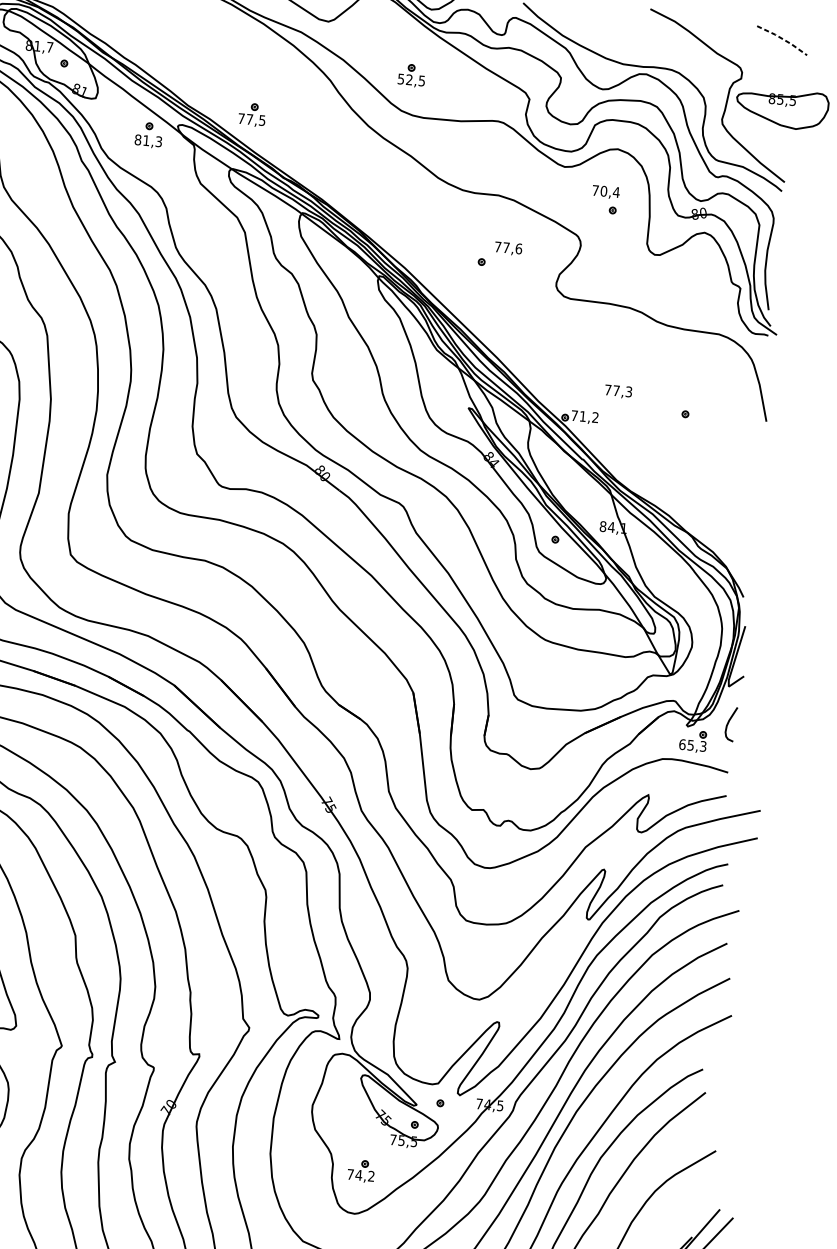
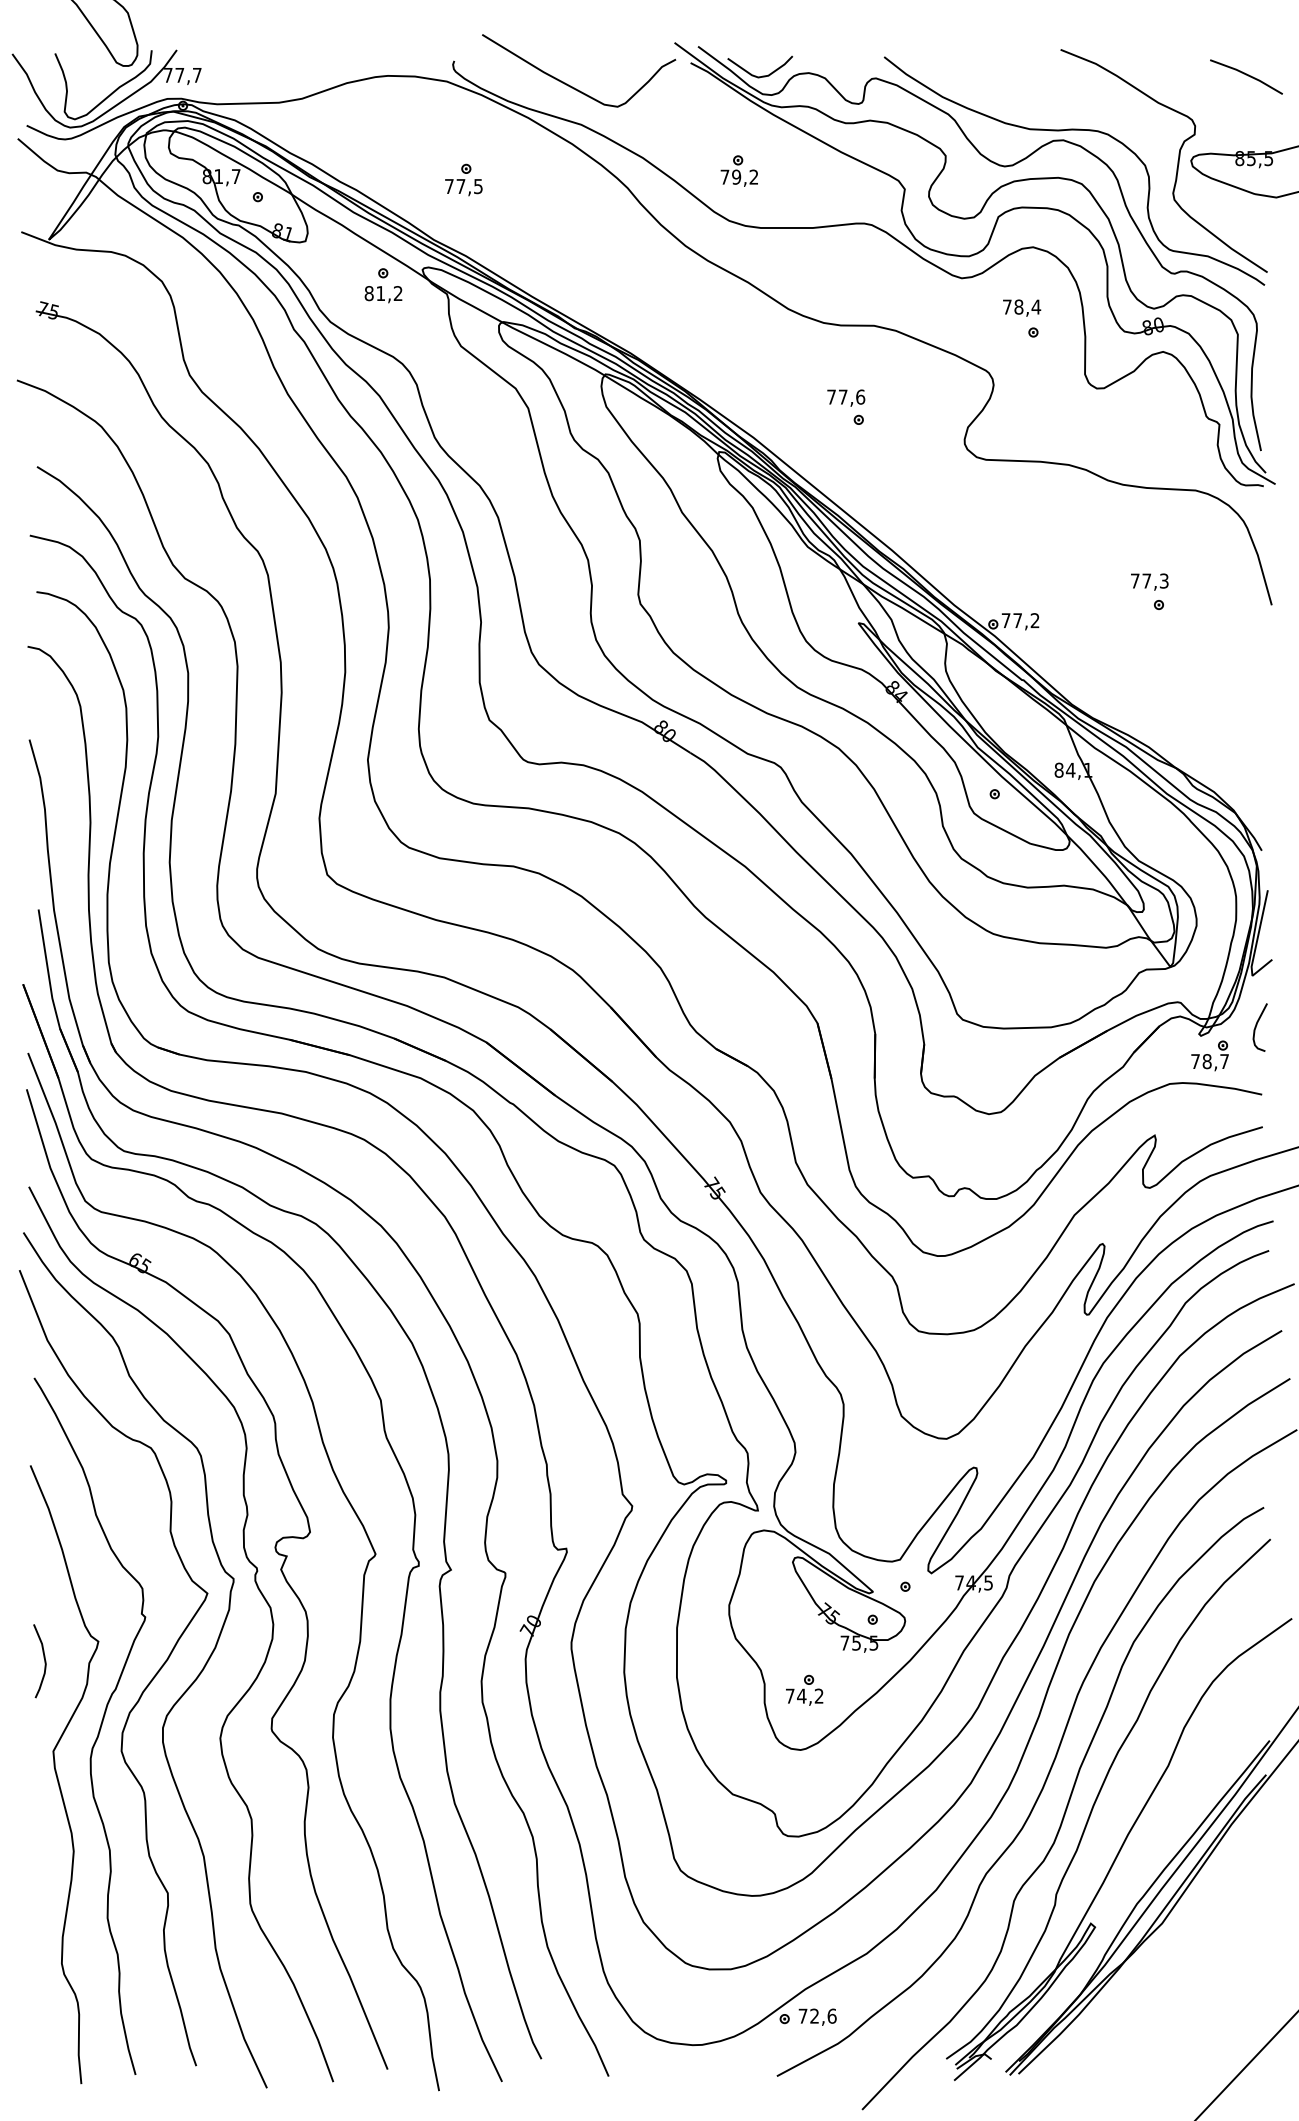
line: (783, 39) -> (1248, 75), dashed -> solid
text: (411, 79) -> (739, 176), 52,5 -> 79,2
part: (252, 114) -> (463, 179), moved
text: (158, 141) -> (397, 293), 81,3 -> 81,2
text: (603, 190) -> (1018, 306), 70,4 -> 78,4
text: (508, 248) -> (846, 397), moved
text: (618, 391) -> (1149, 581), moved
text: (582, 416) -> (1017, 620), 71,2 -> 77,2
text: (692, 745) -> (1209, 1061), 65,3 -> 78,7

